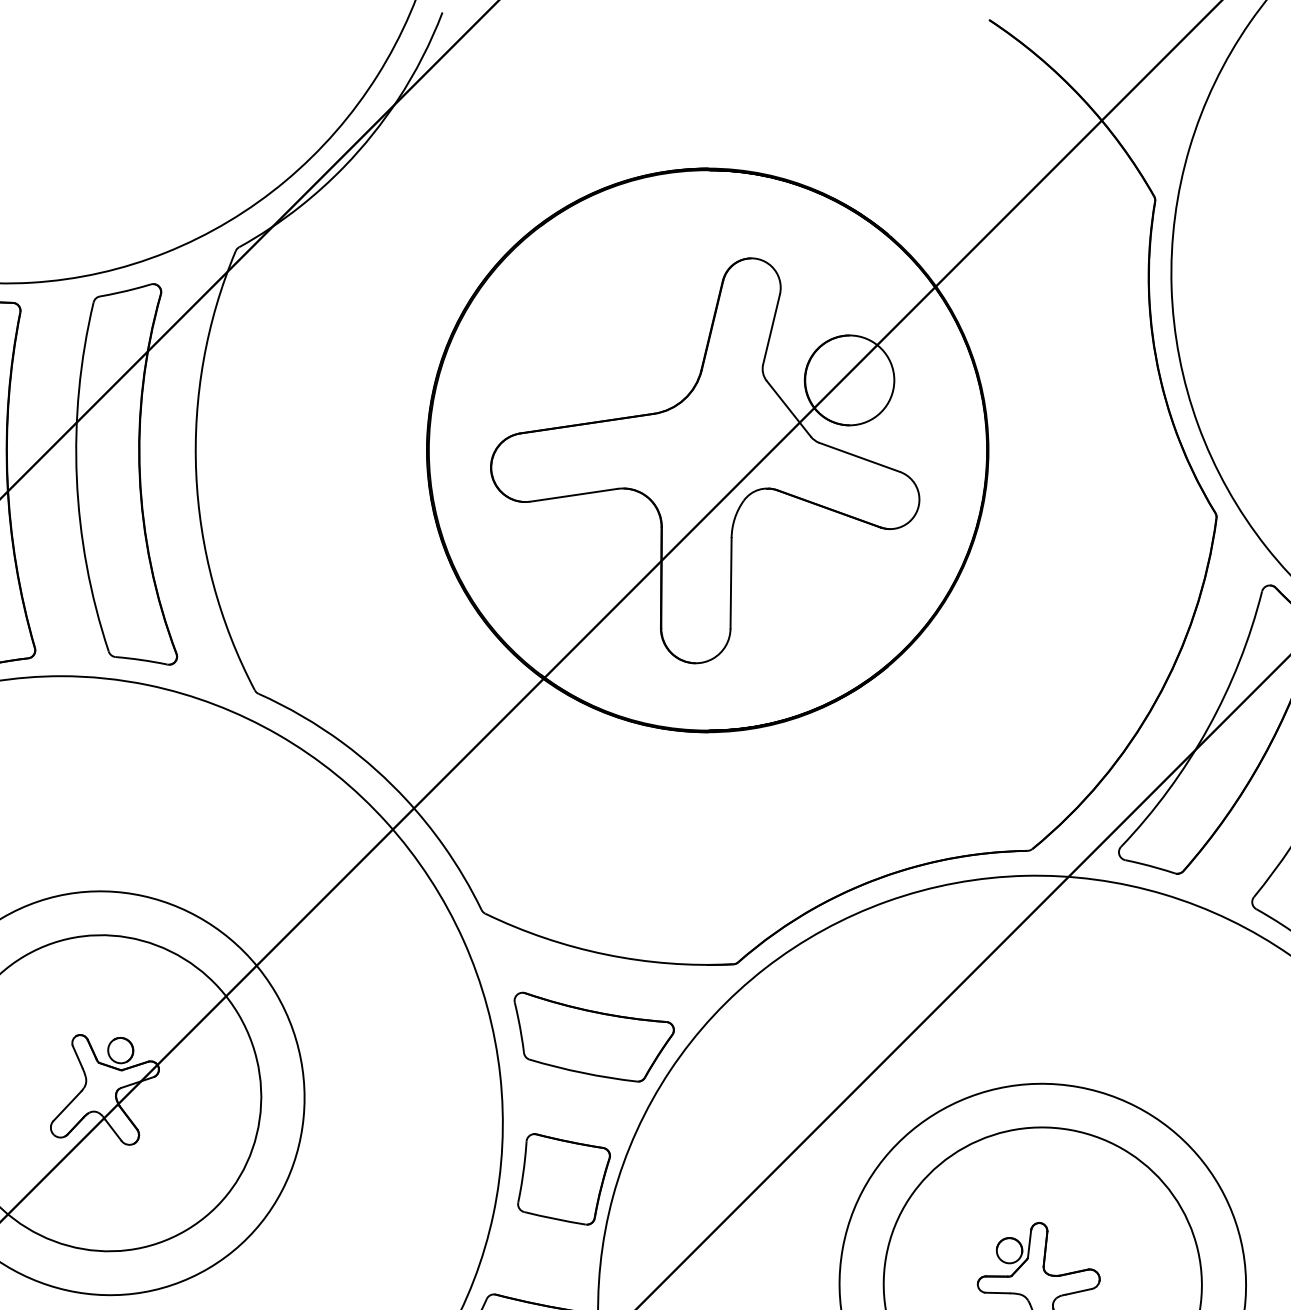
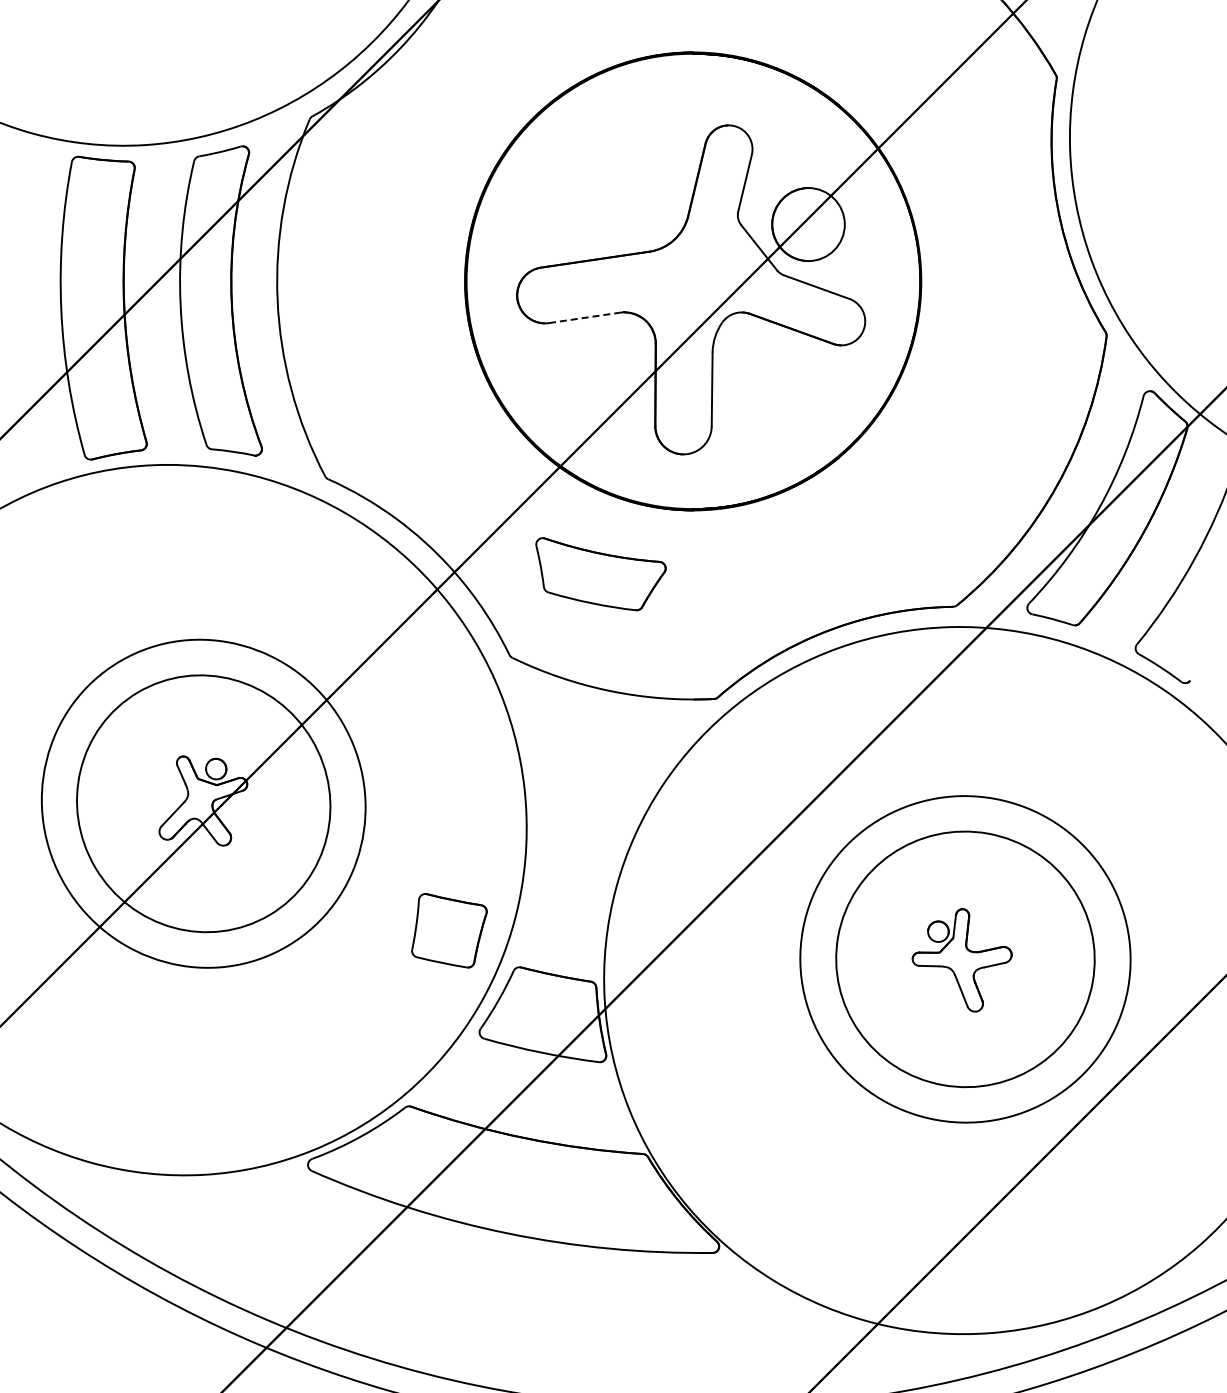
line: (573, 494) -> (584, 317), solid -> dashed
part: (593, 1037) -> (600, 574), moved
part: (564, 1179) -> (449, 930), moved

